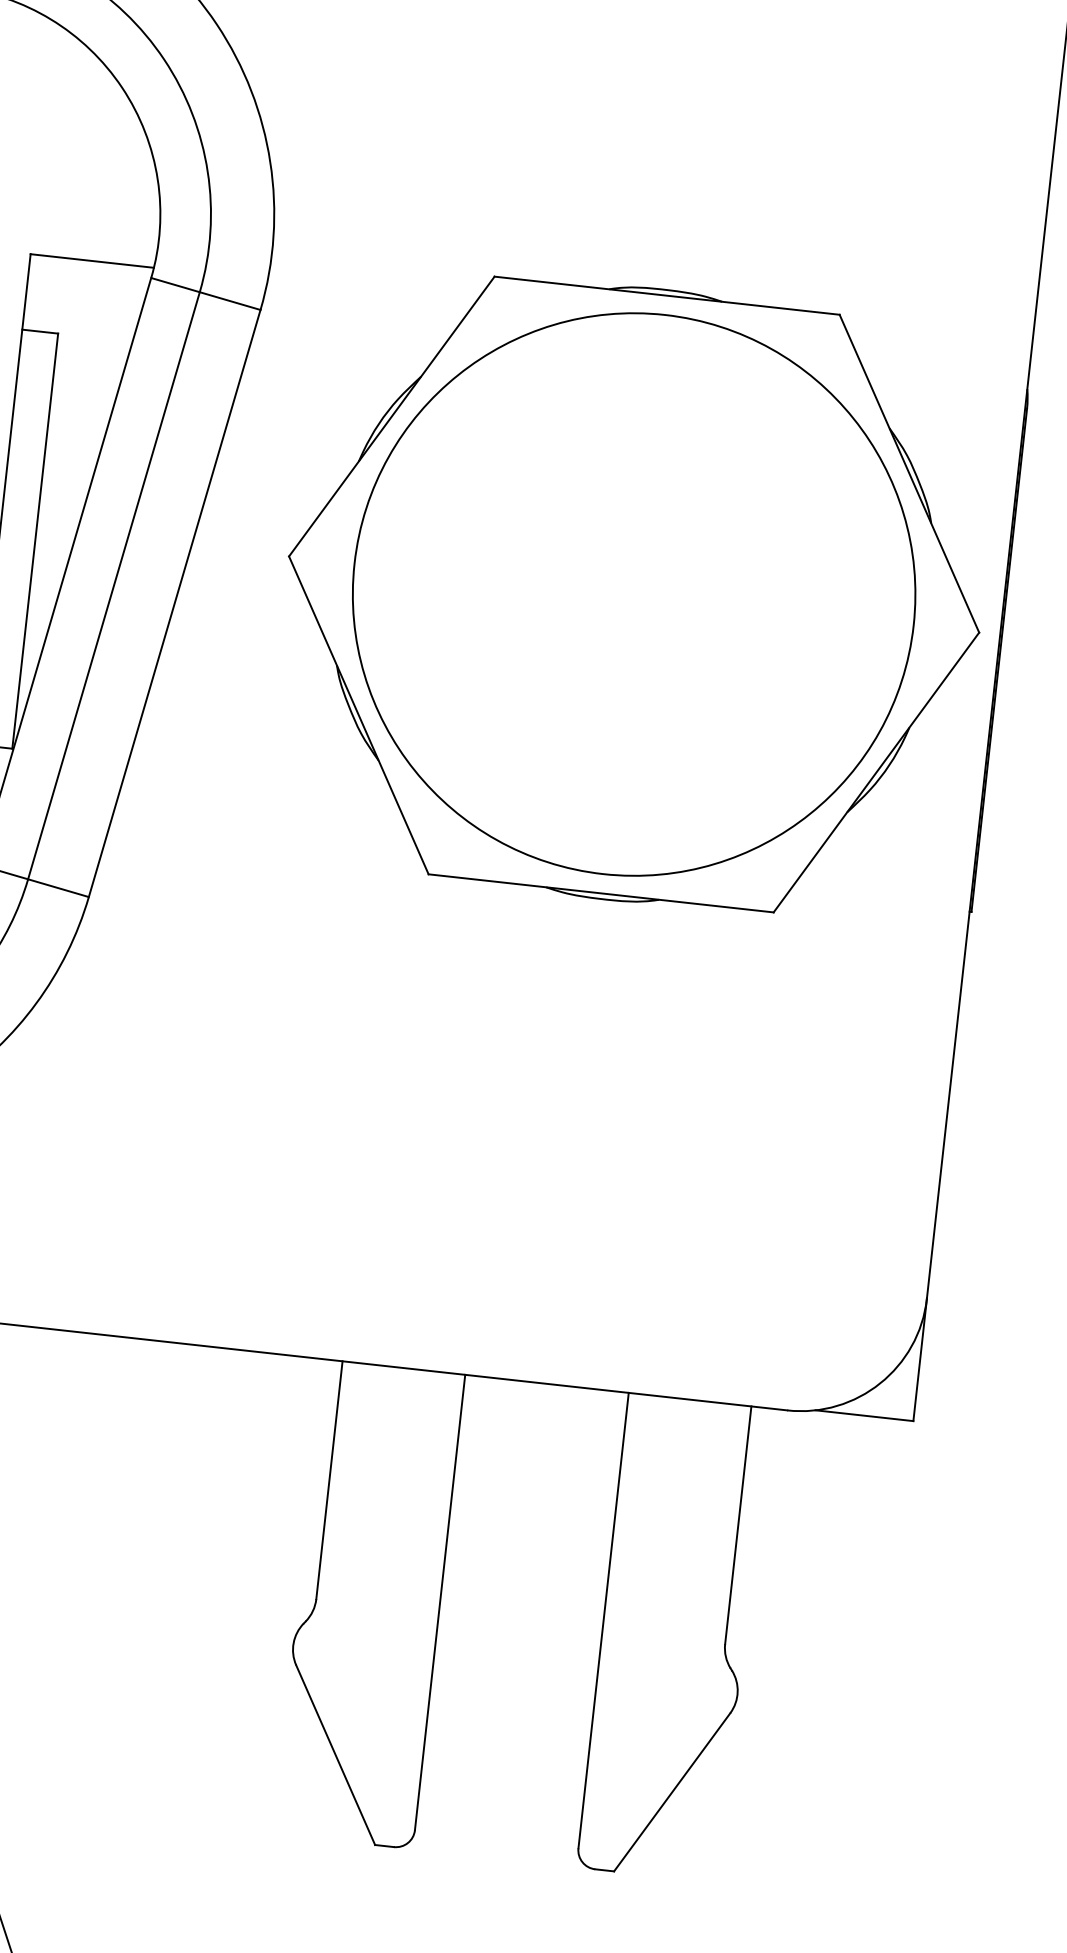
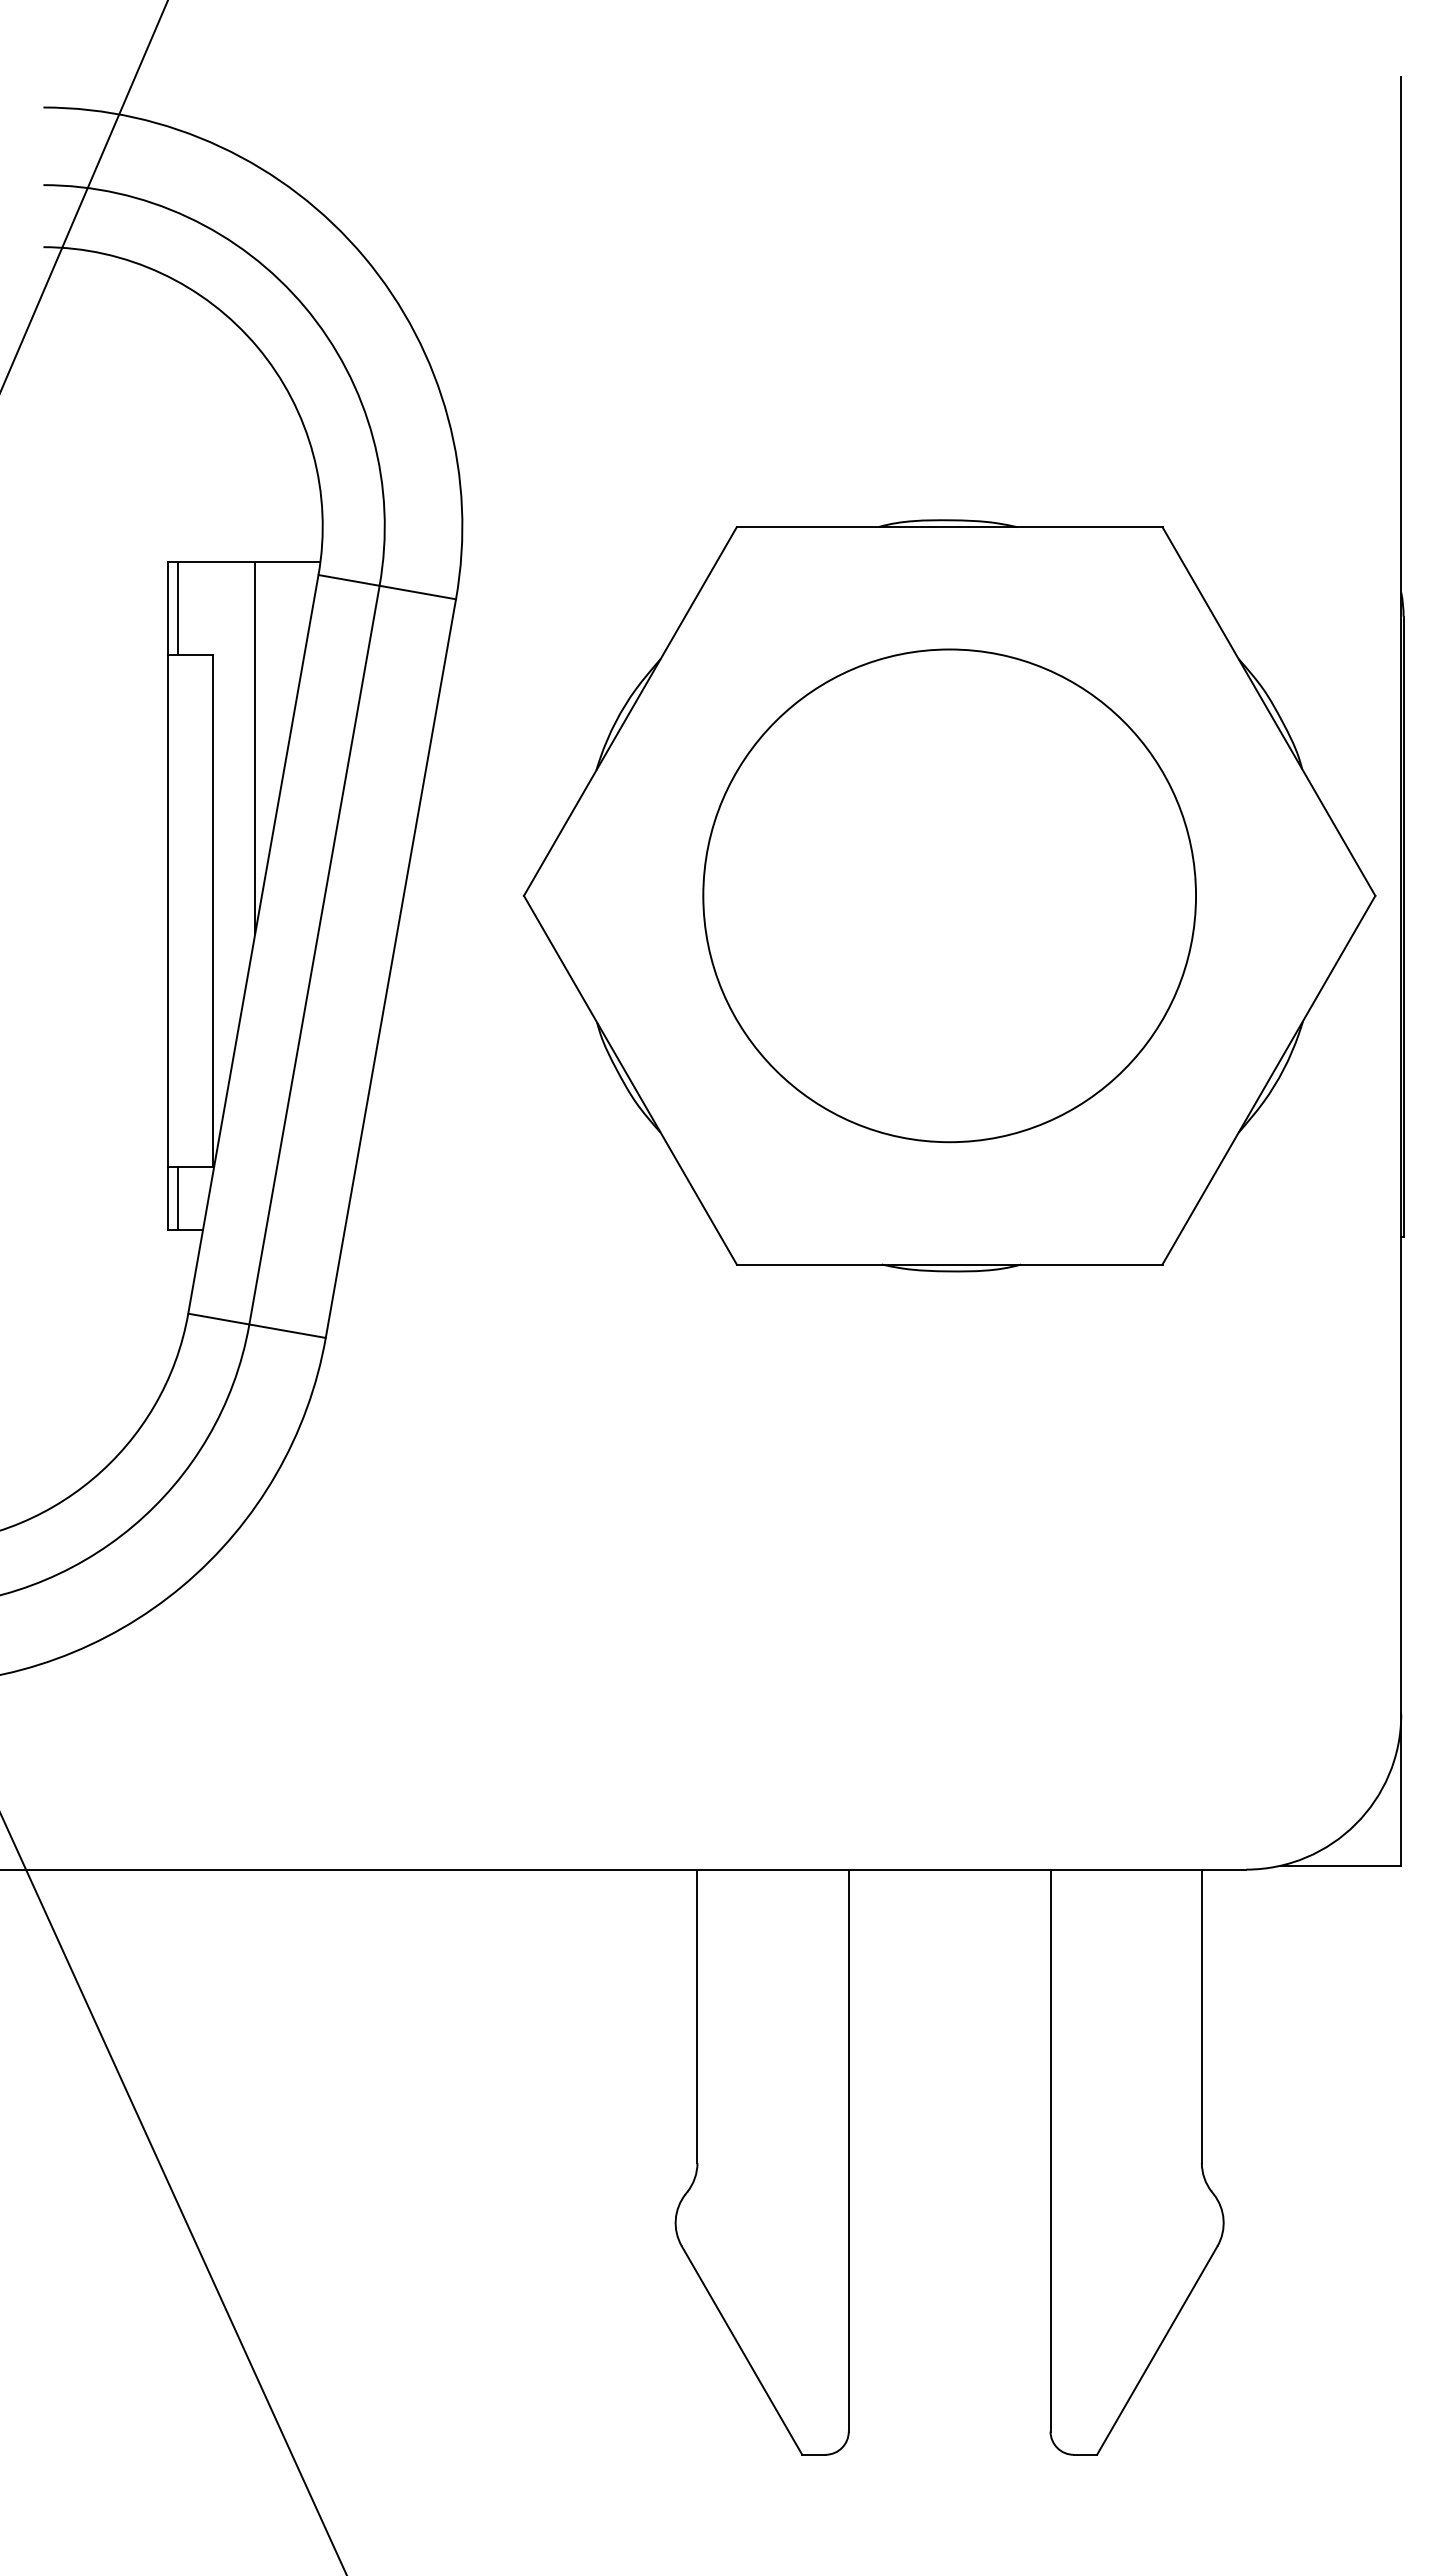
line: (33, 292) -> (177, 608), added
line: (84, 412) -> (255, 747), added
circle: (634, 594) -> (949, 895), size x0.71

